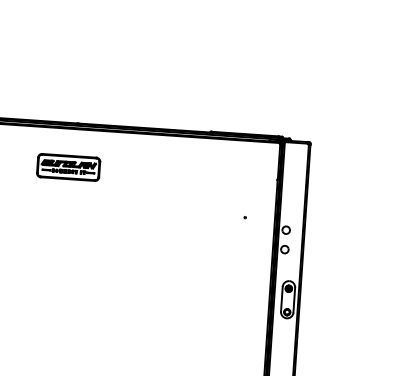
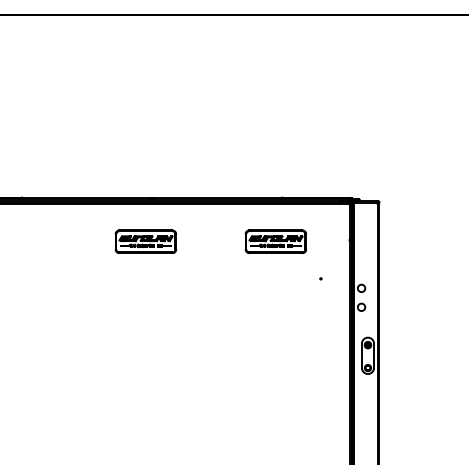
part: (201, 176) -> (275, 241), added

